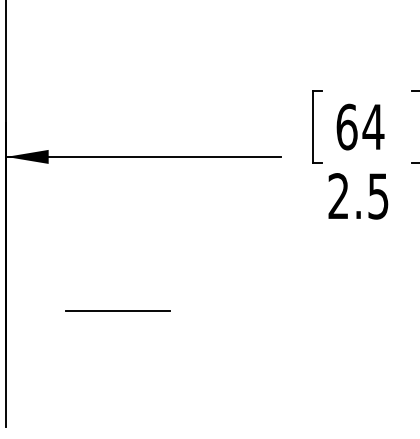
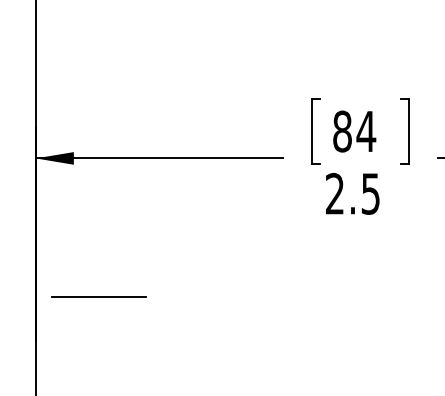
text: (346, 127) -> (342, 131), 64 -> 84
line: (117, 310) -> (98, 296), moved

